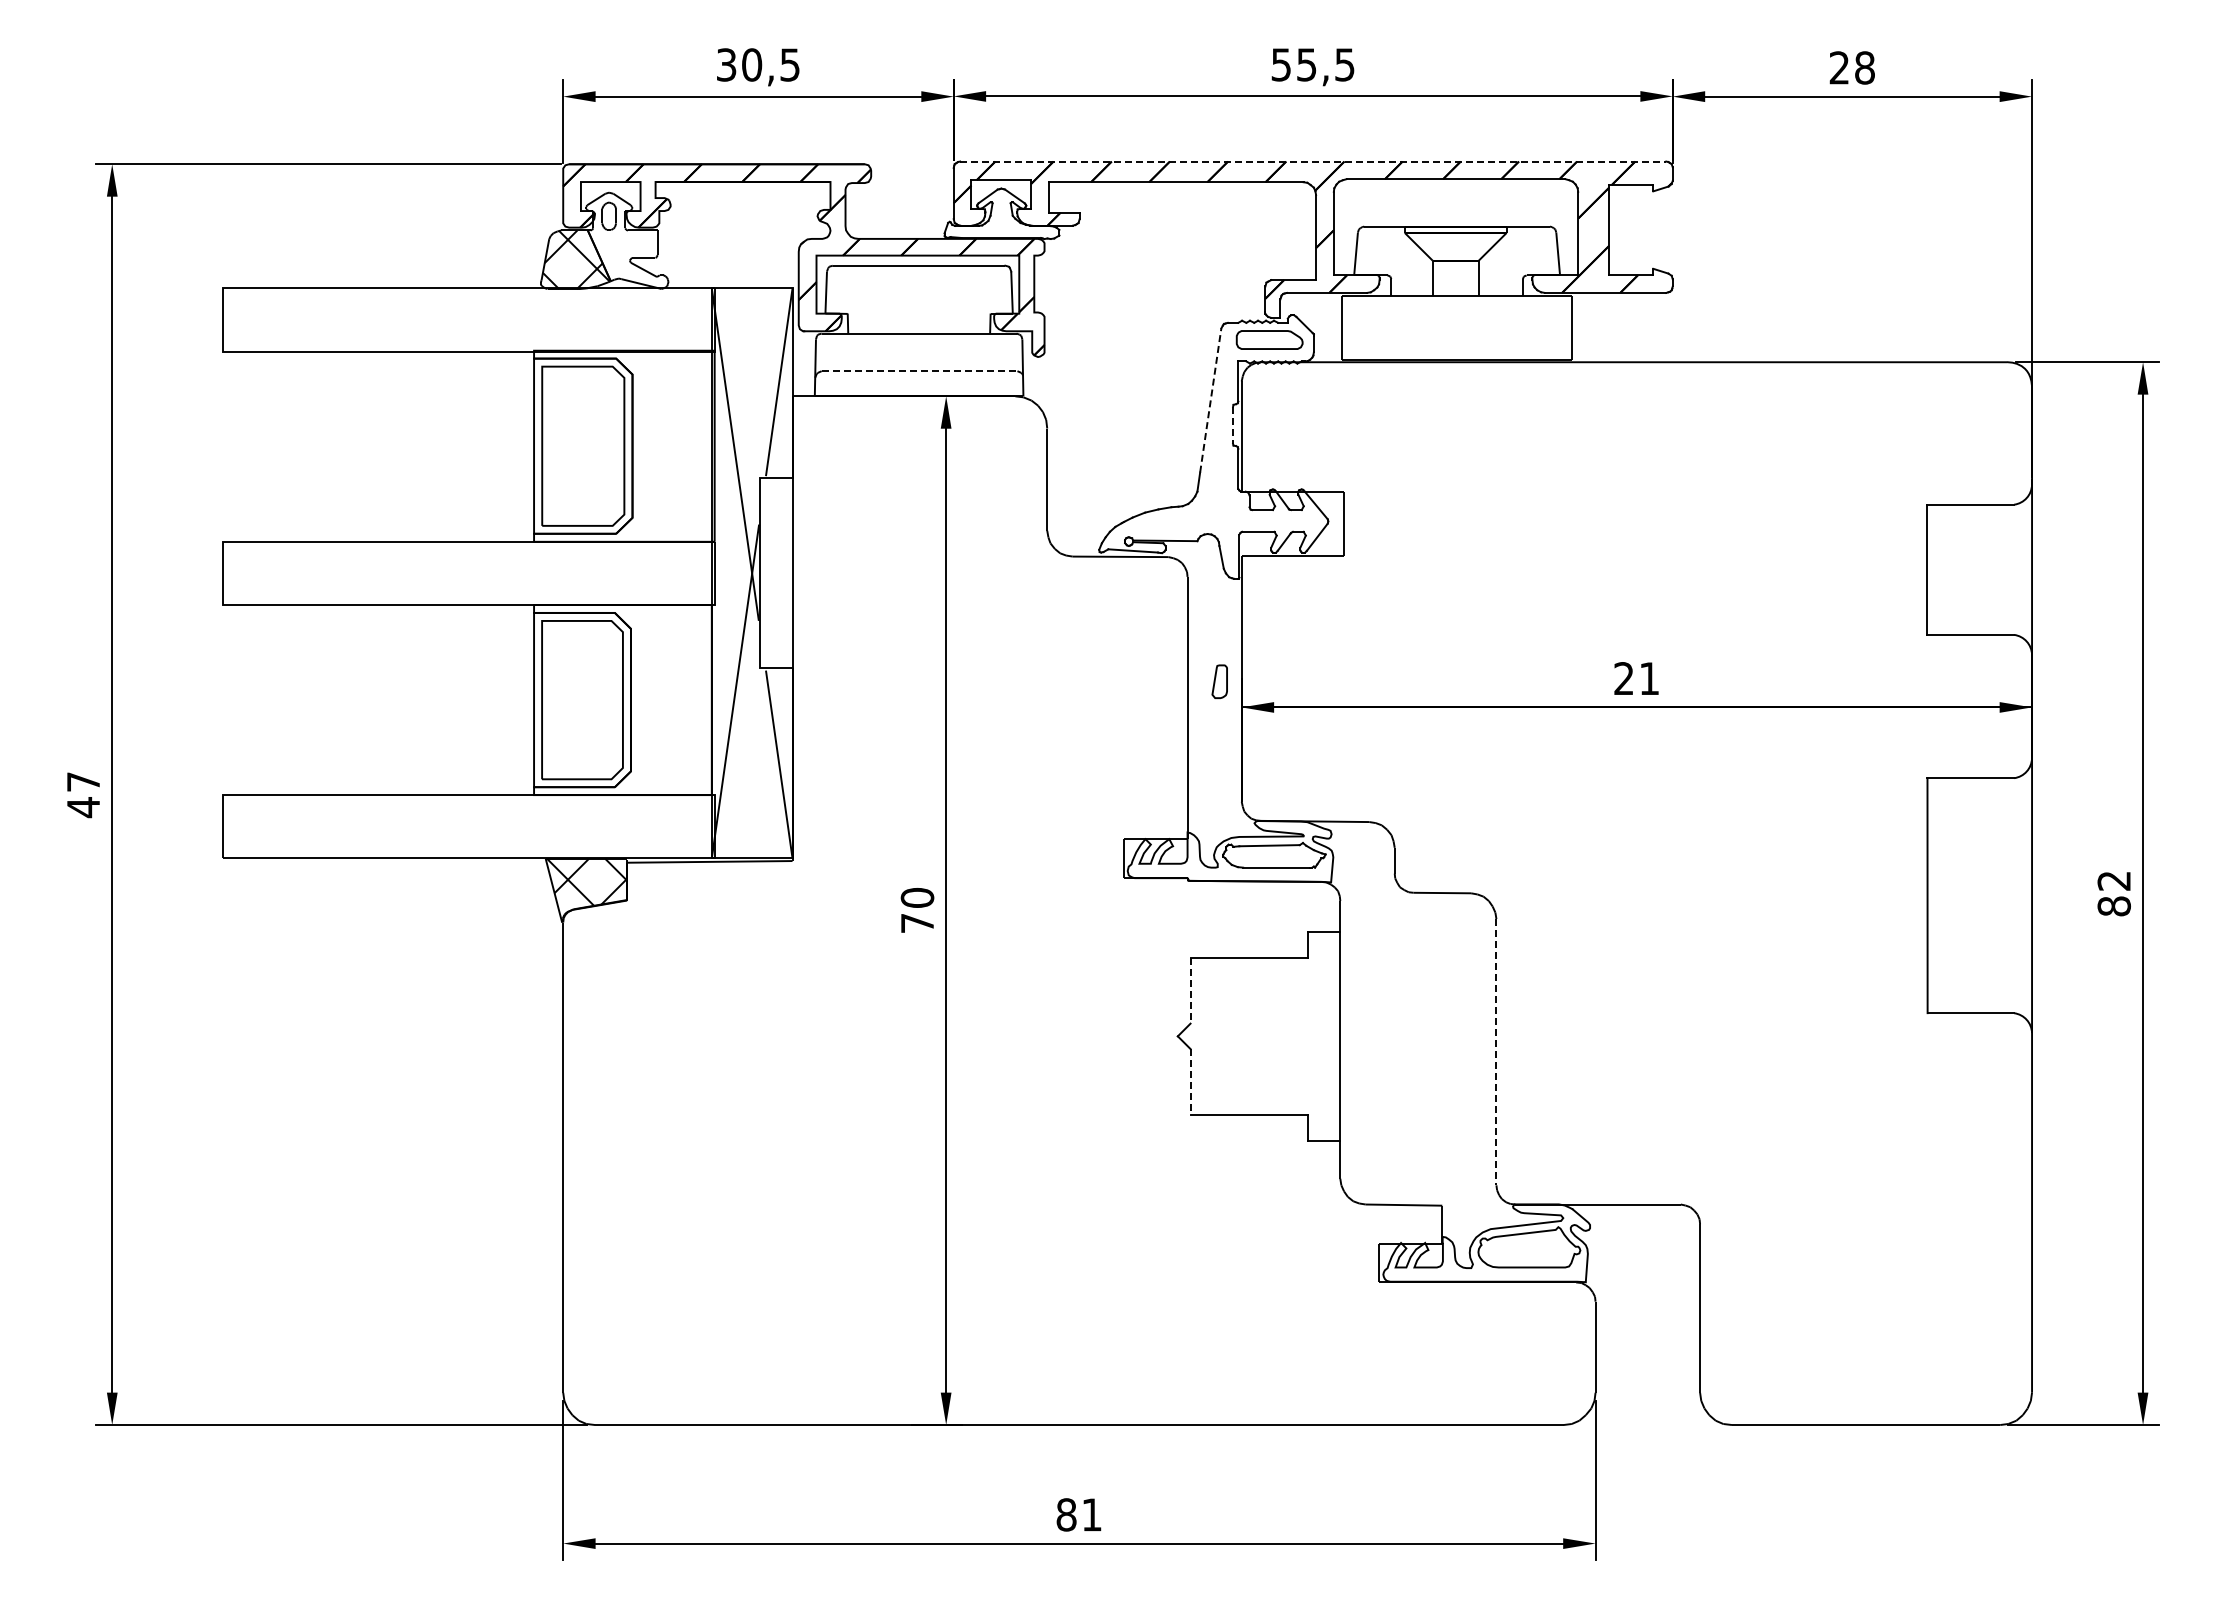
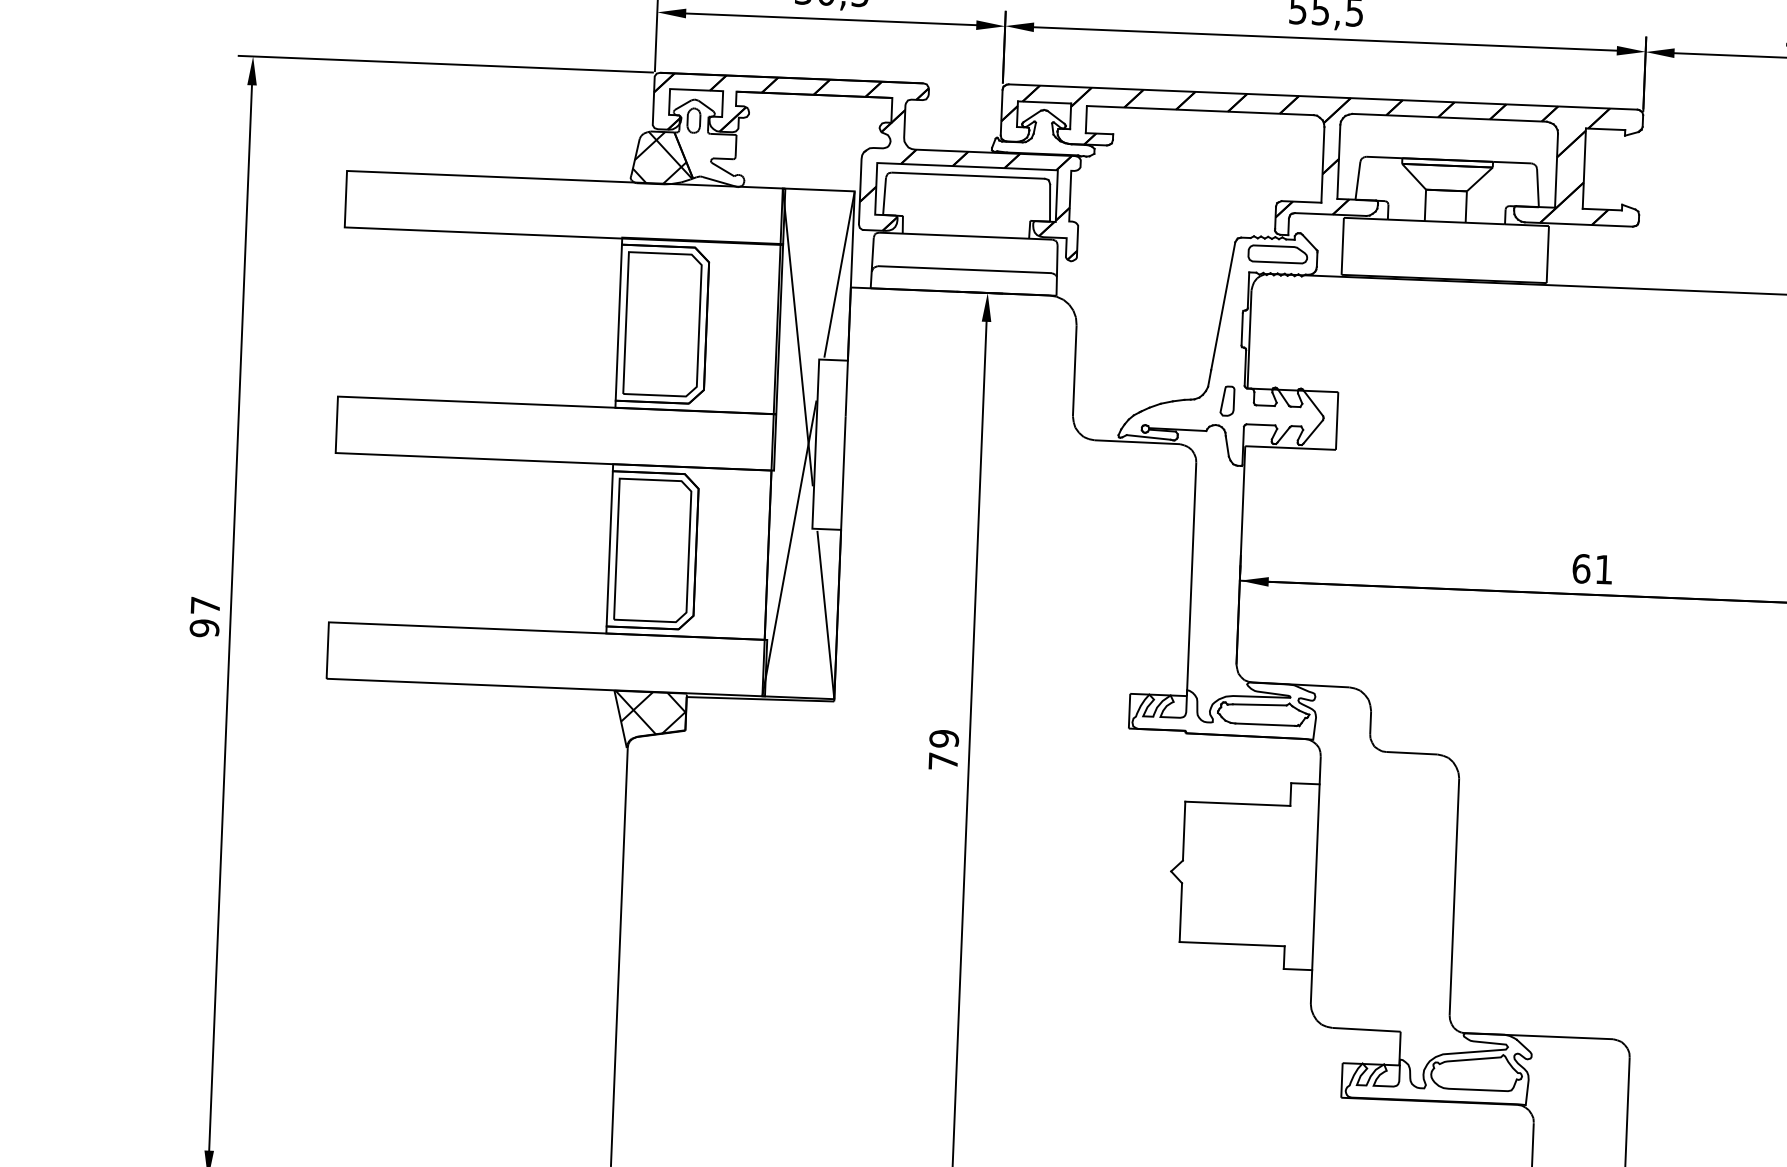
line: (1313, 161) -> (1323, 96), dashed -> solid
line: (919, 371) -> (964, 269), dashed -> solid
line: (1210, 400) -> (1223, 306), dashed -> solid
line: (1233, 425) -> (1242, 329), dashed -> solid
text: (1624, 678) -> (1581, 568), 21 -> 61
part: (1219, 681) -> (1227, 400), moved
text: (83, 807) -> (204, 628), 47 -> 97
text: (917, 897) -> (944, 738), 70 -> 79
line: (1190, 991) -> (1184, 831), dashed -> solid
line: (1496, 1052) -> (1454, 897), dashed -> solid
line: (1190, 1082) -> (1180, 912), dashed -> solid

